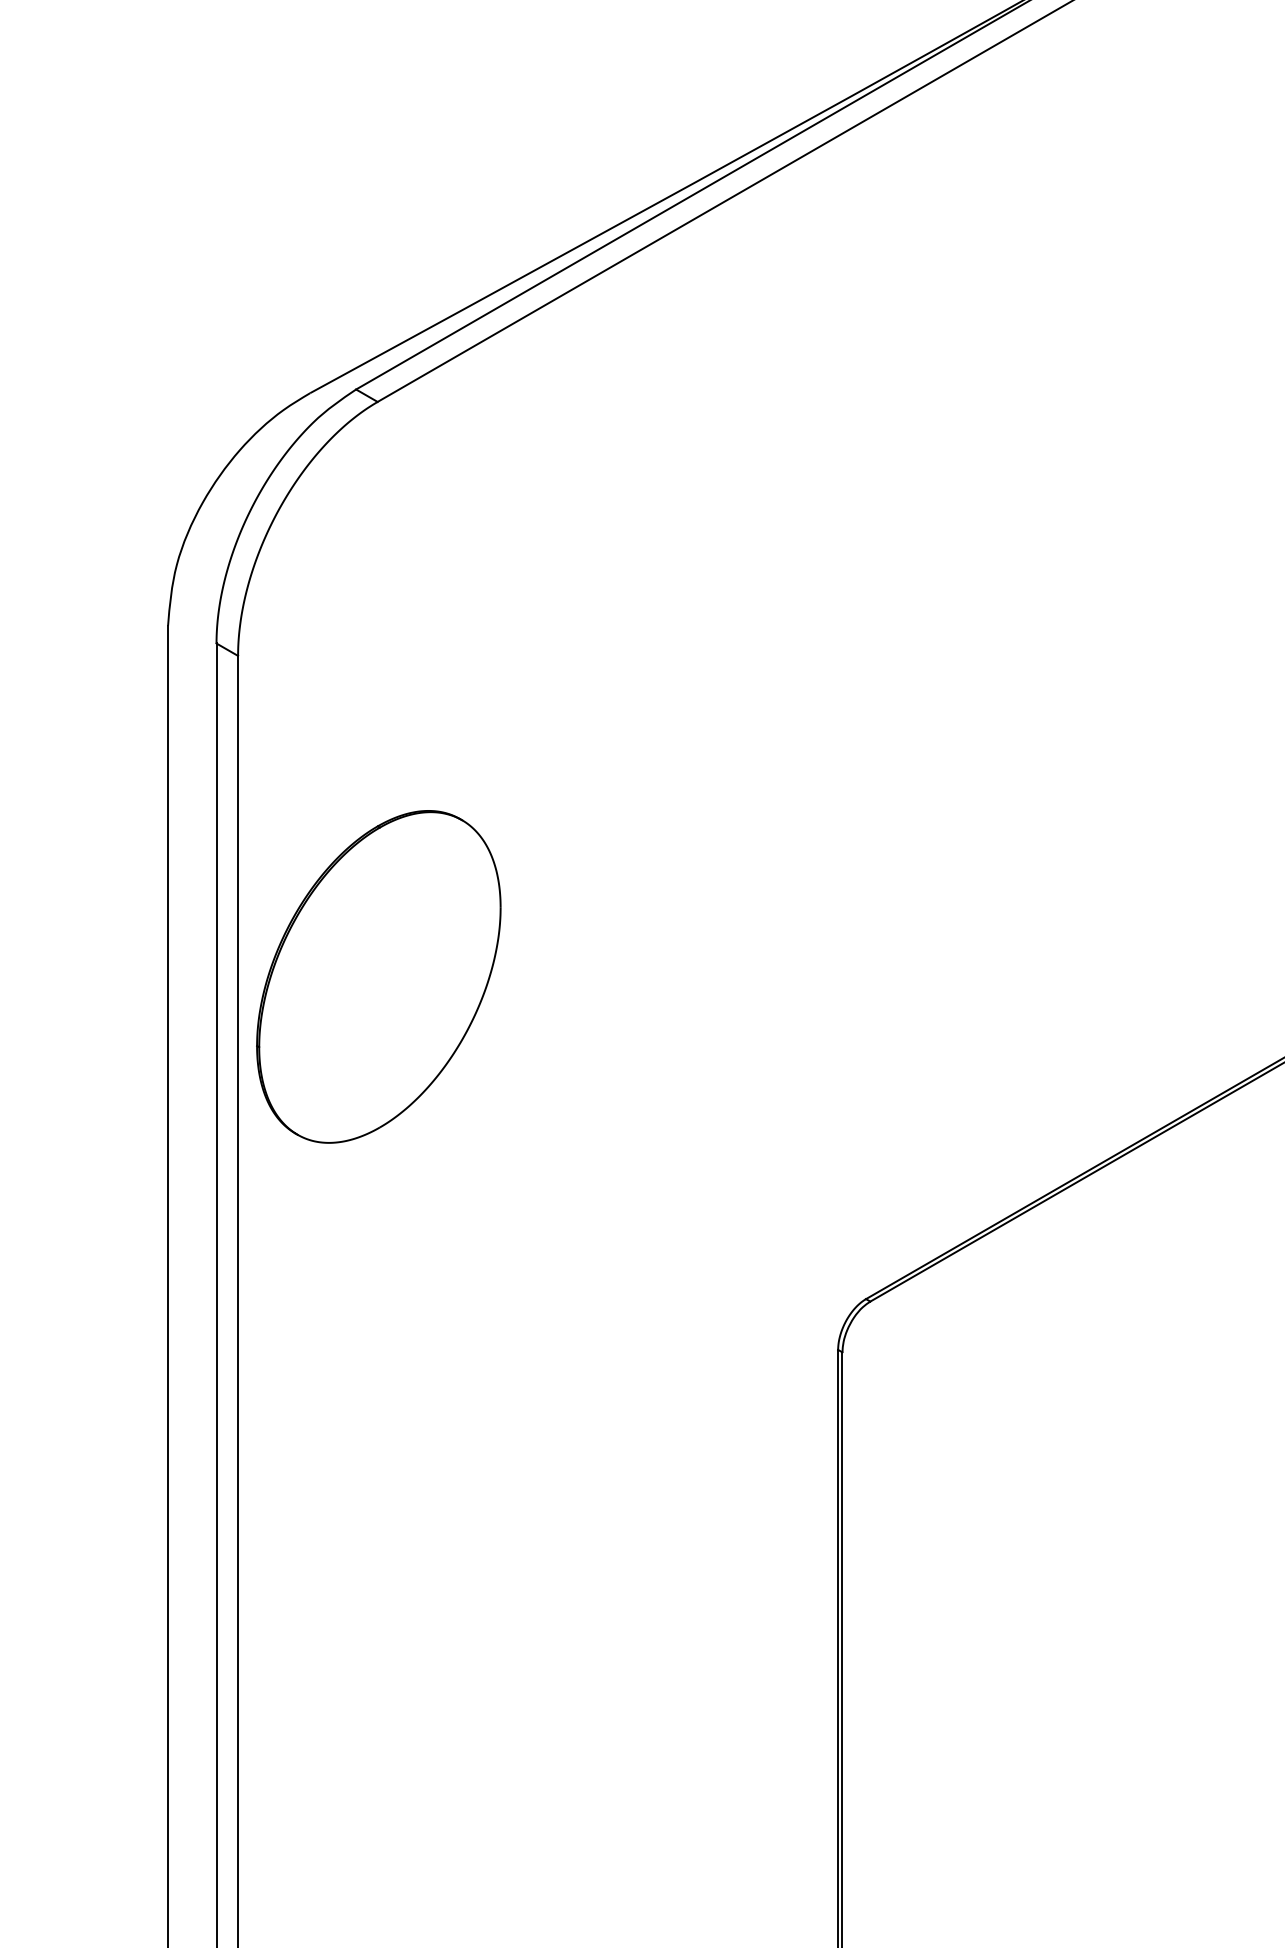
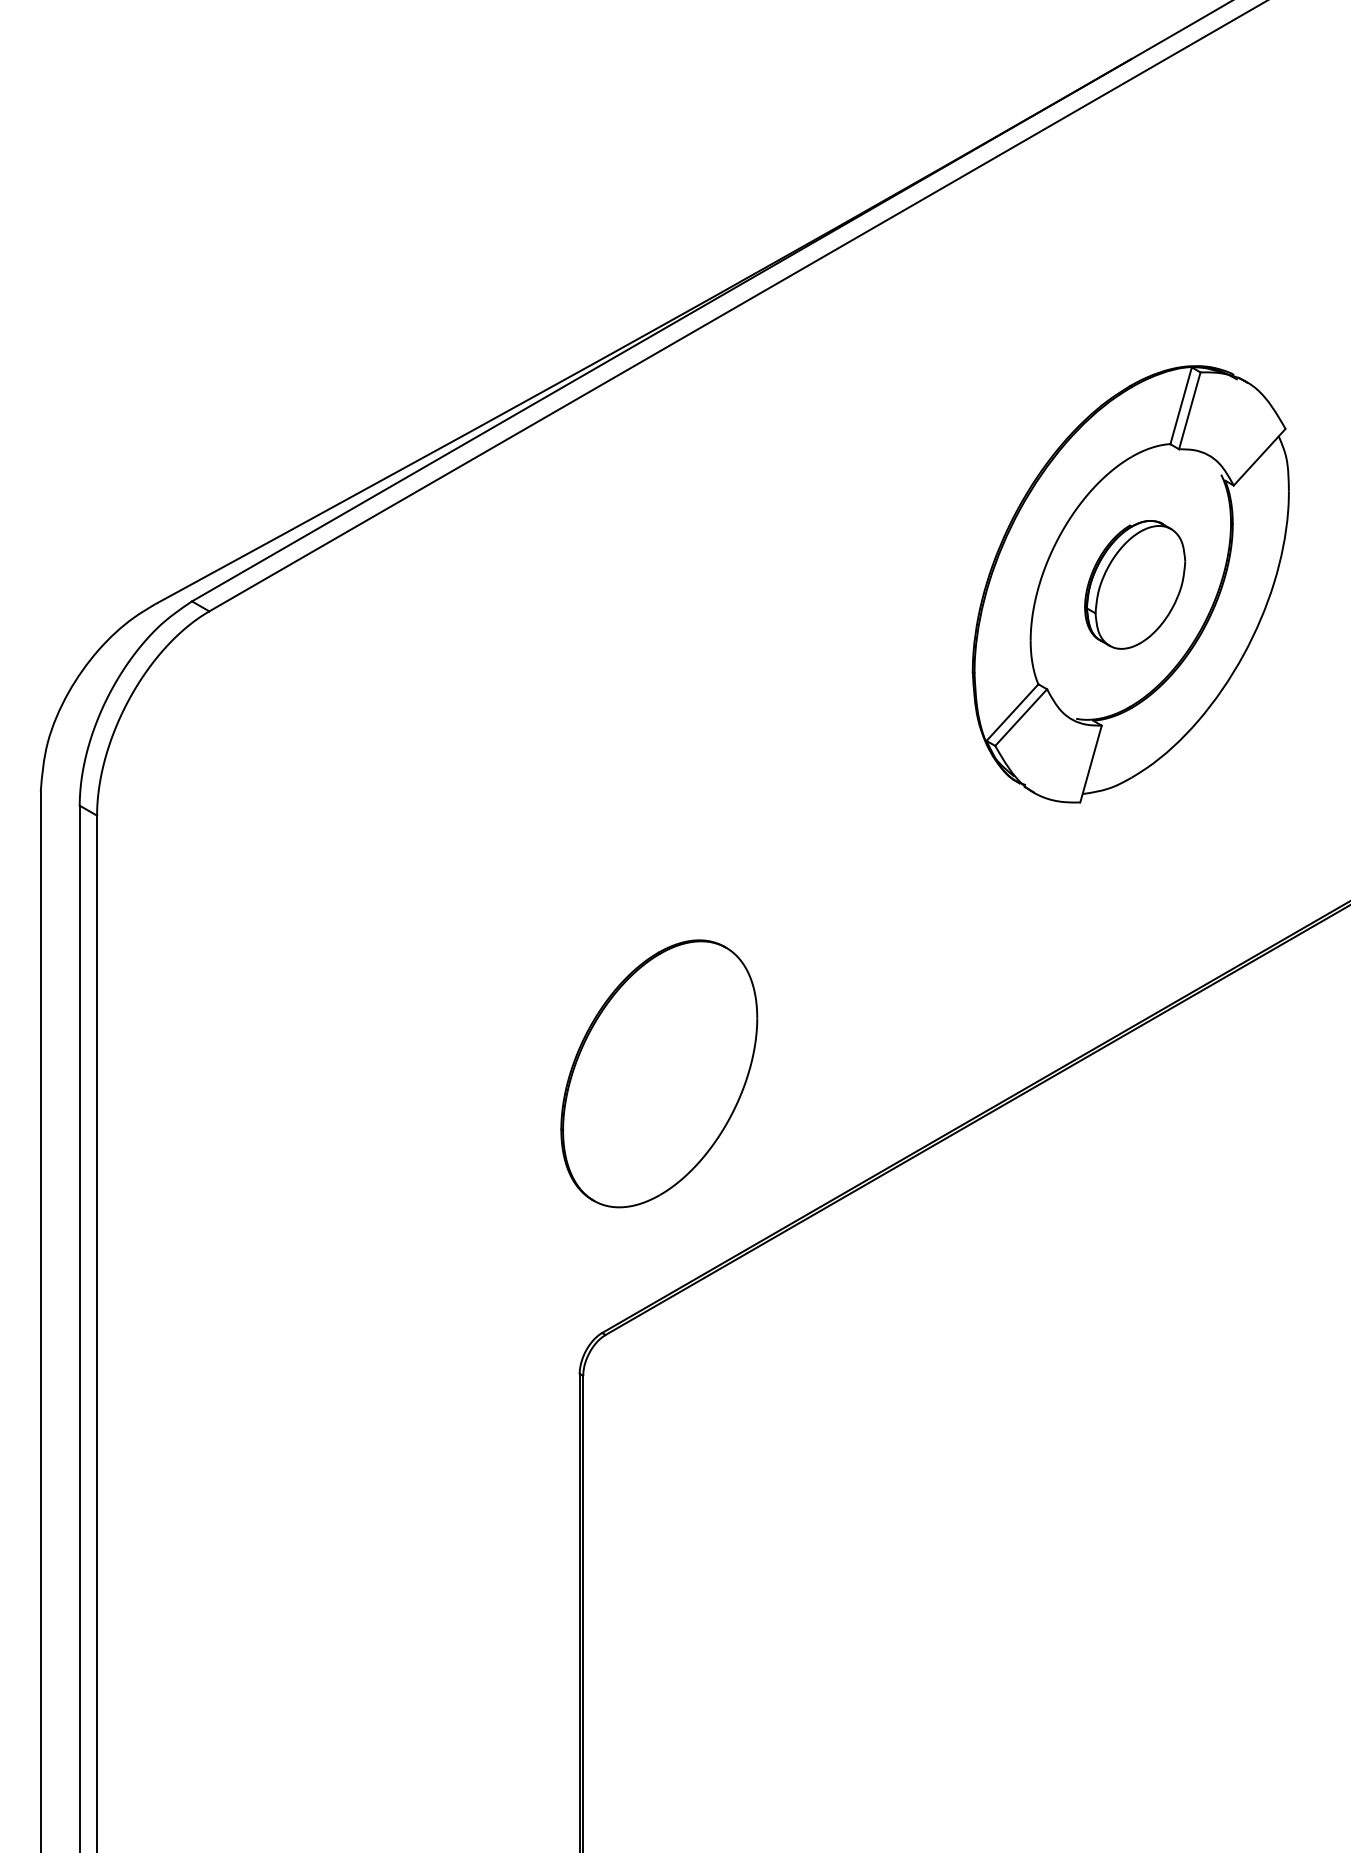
part: (379, 976) -> (659, 1073), moved

